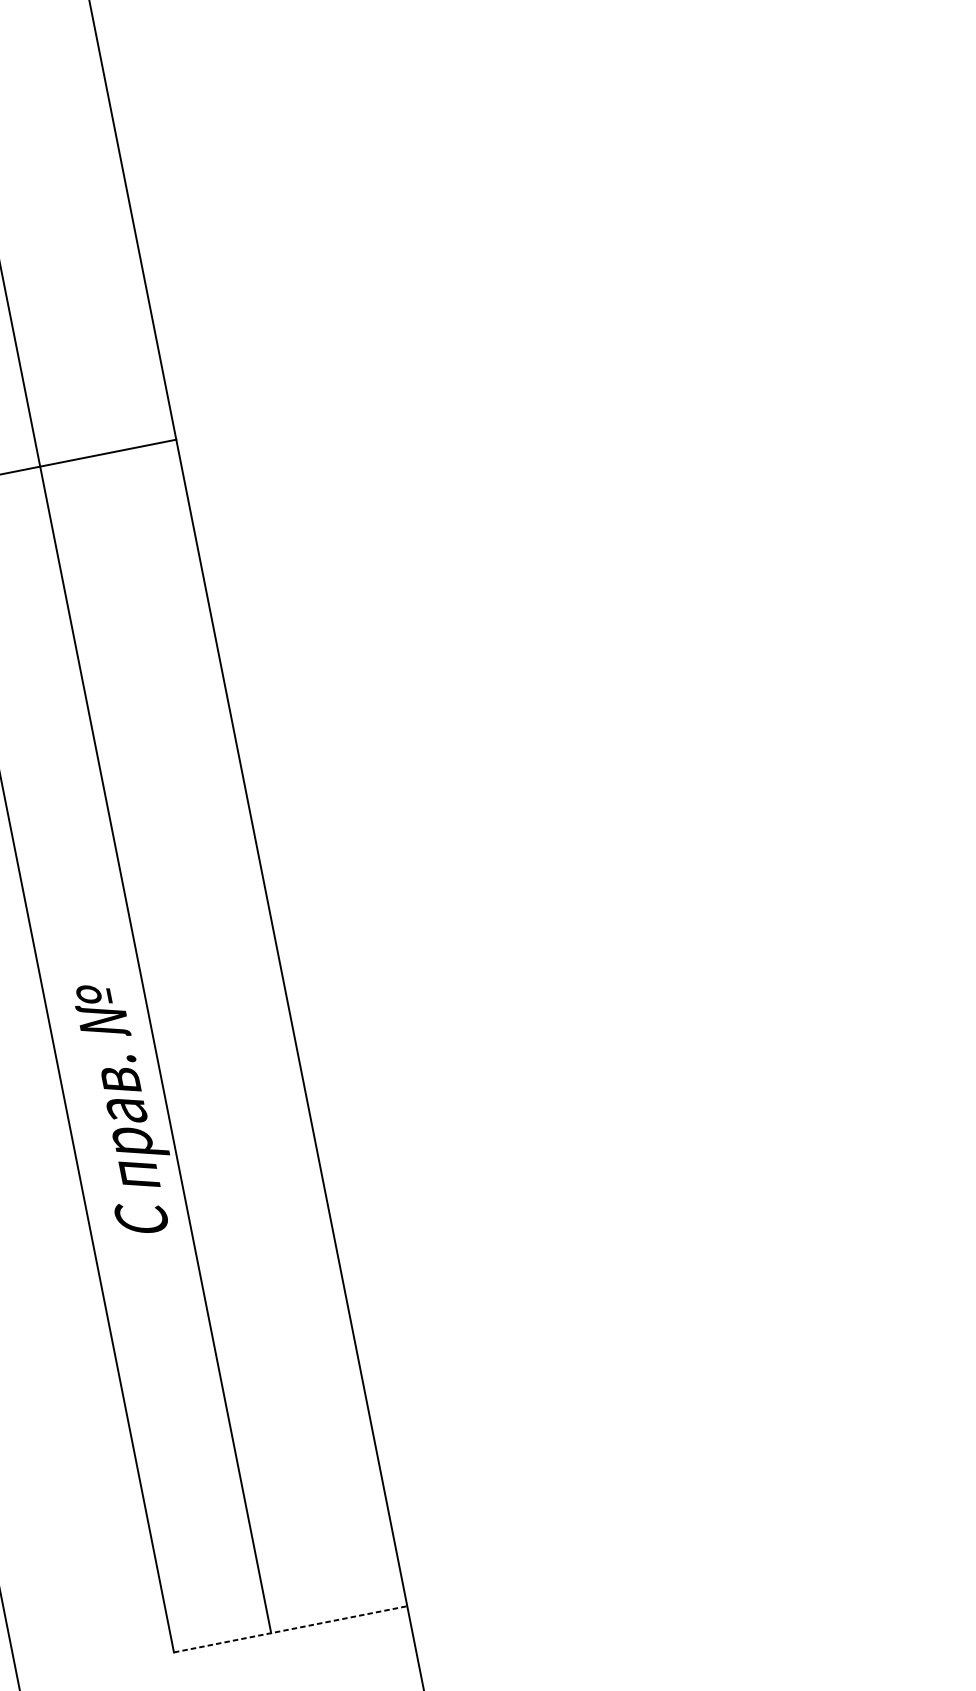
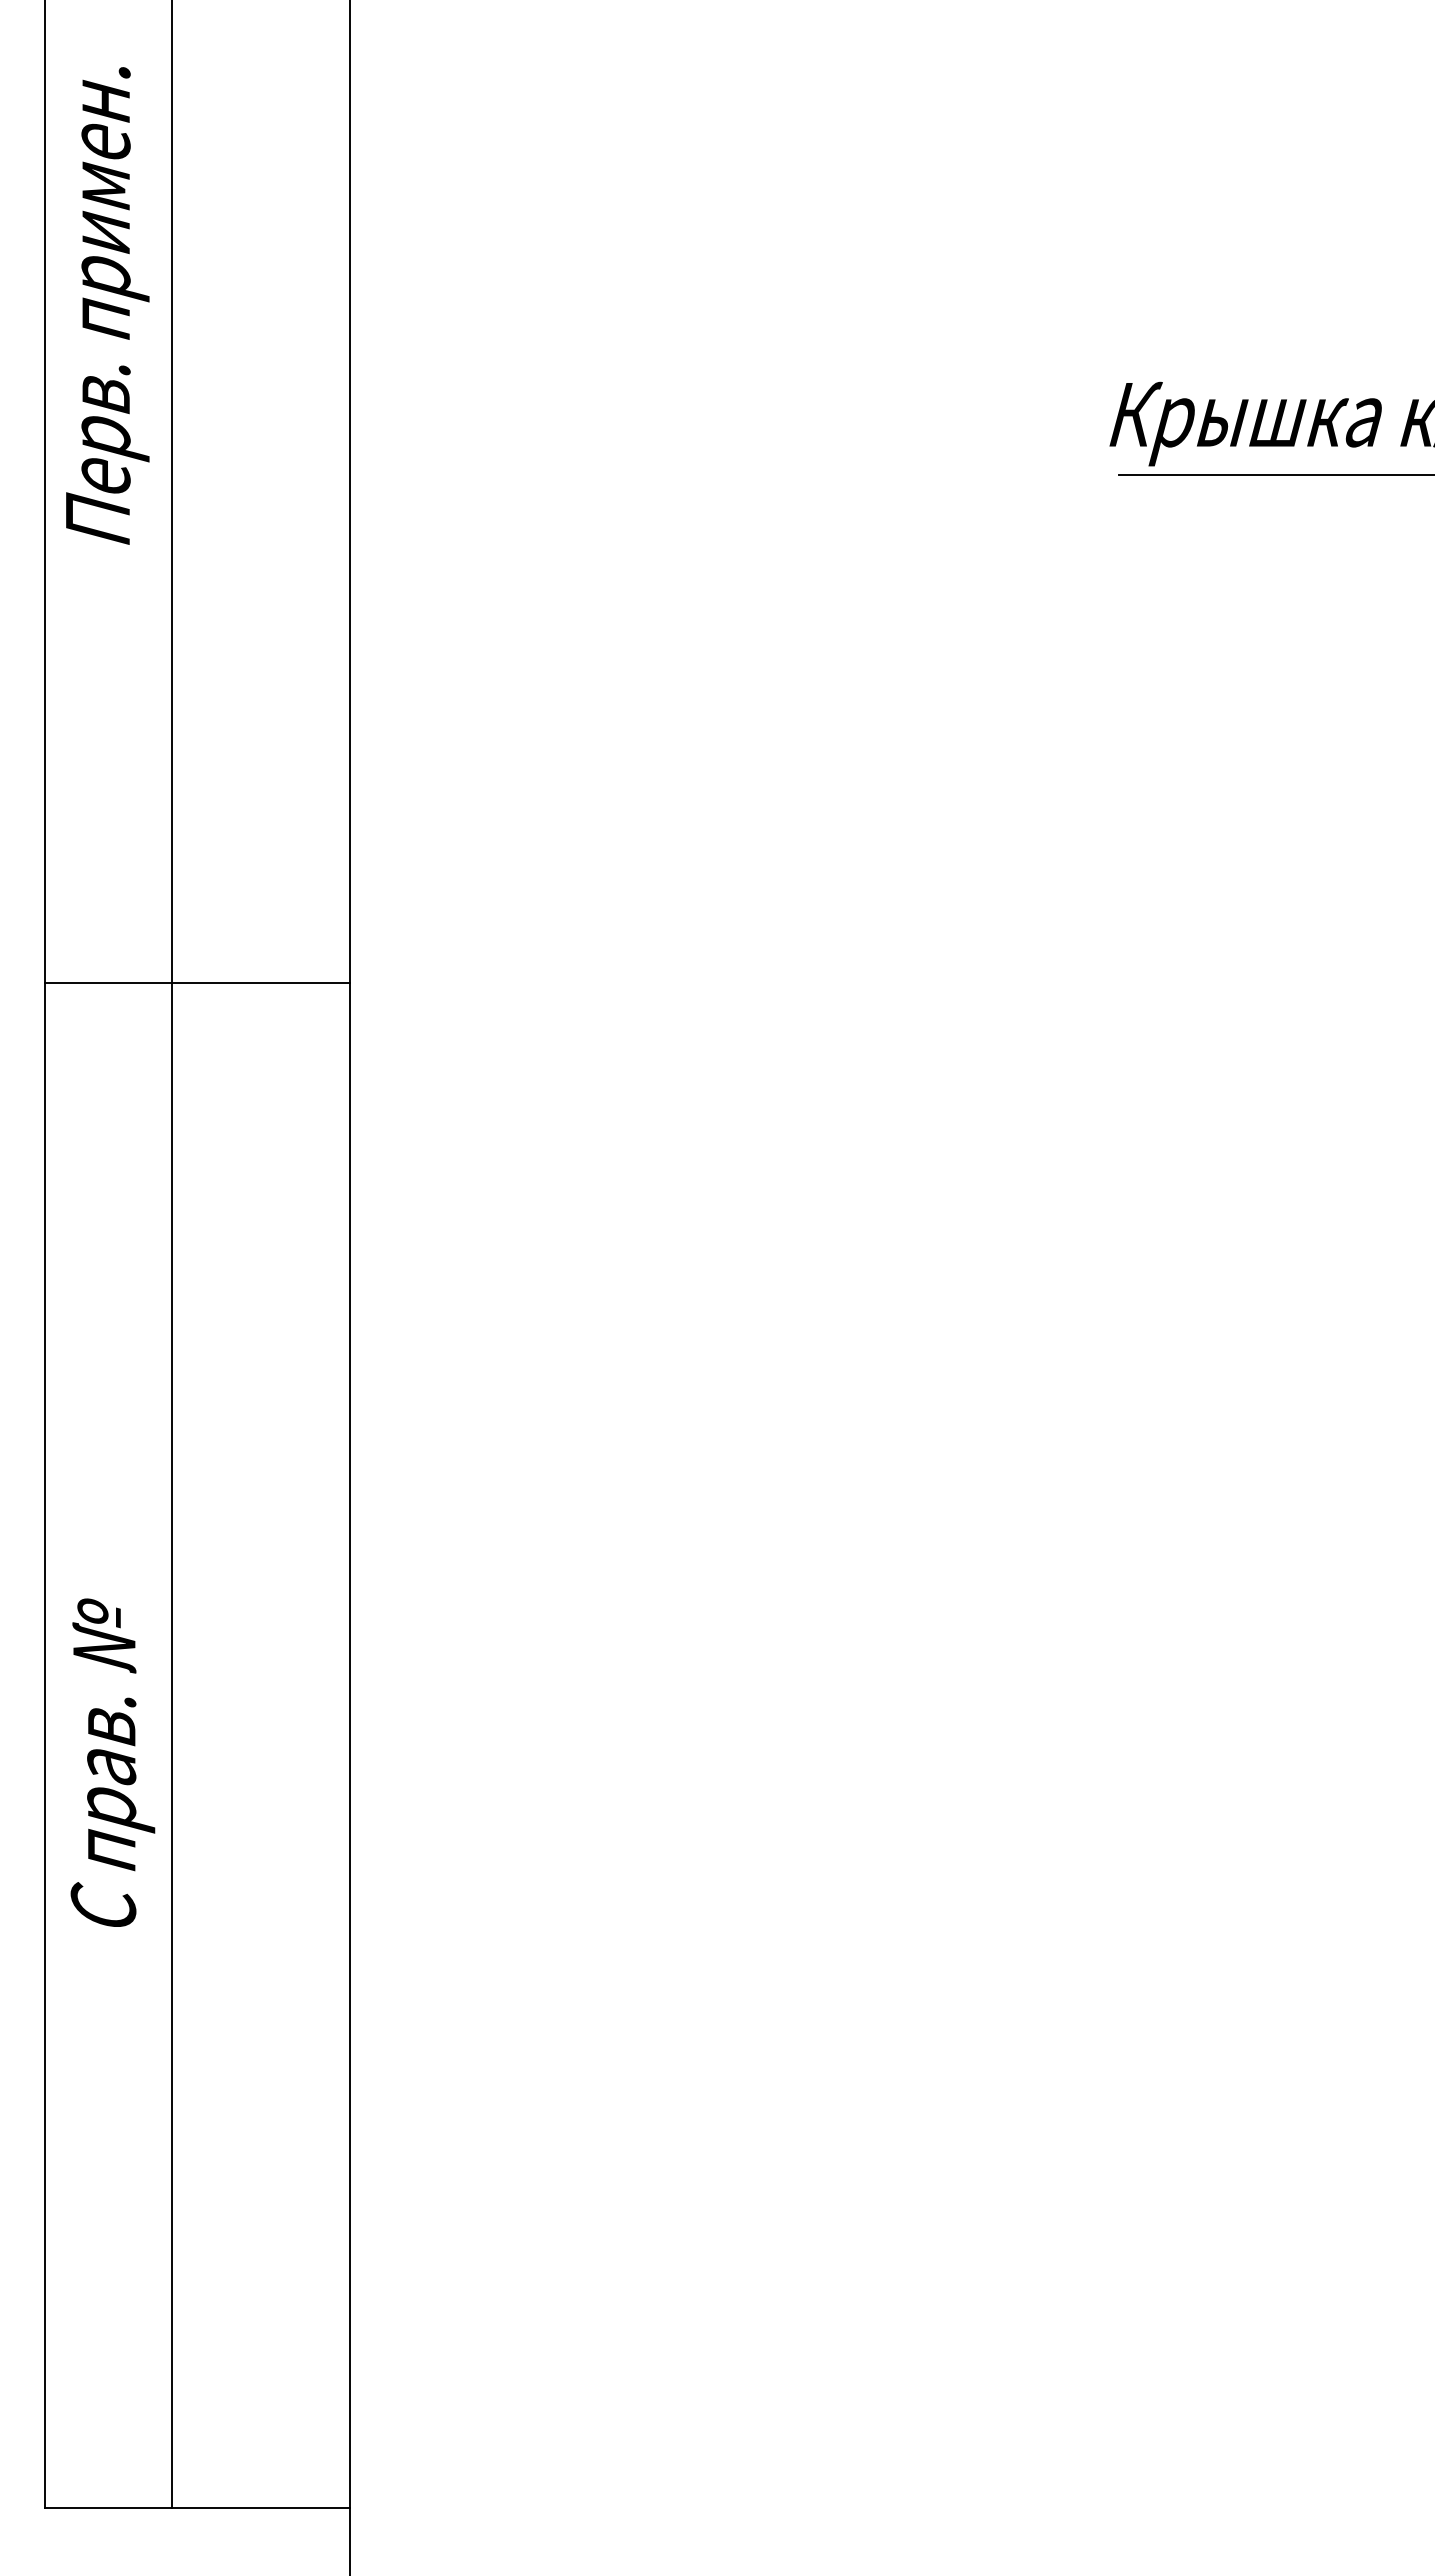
text: (126, 1107) -> (112, 1762), moved
line: (290, 1629) -> (197, 2508), dashed -> solid

